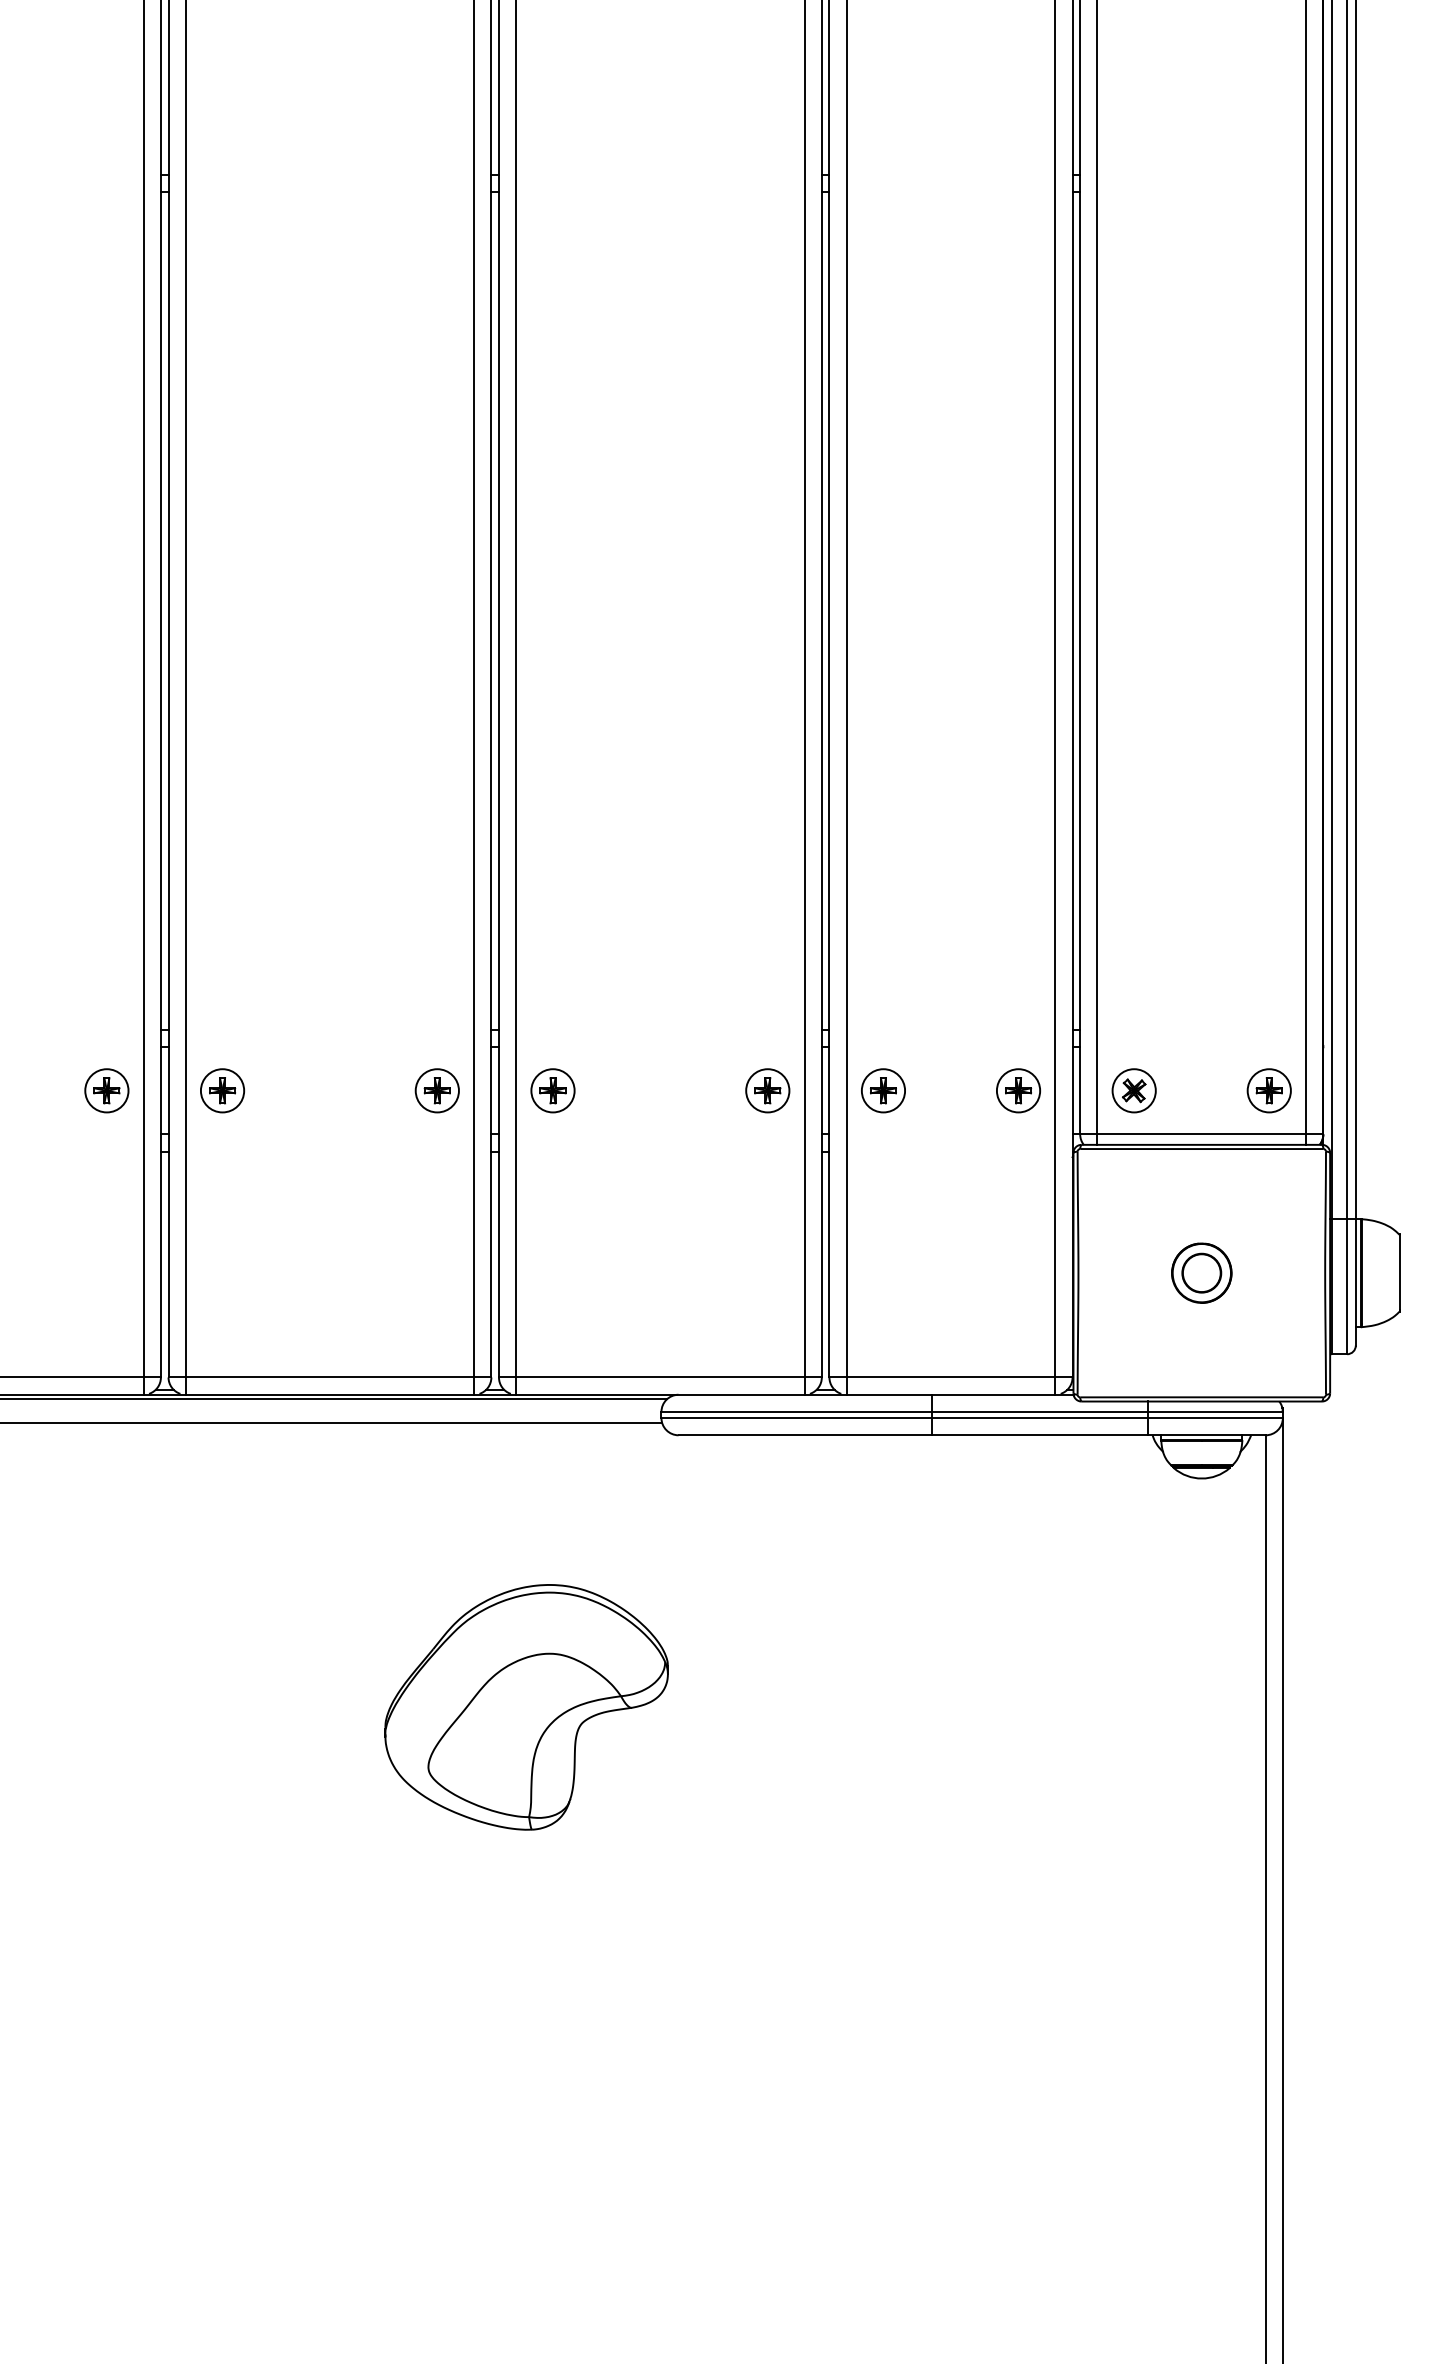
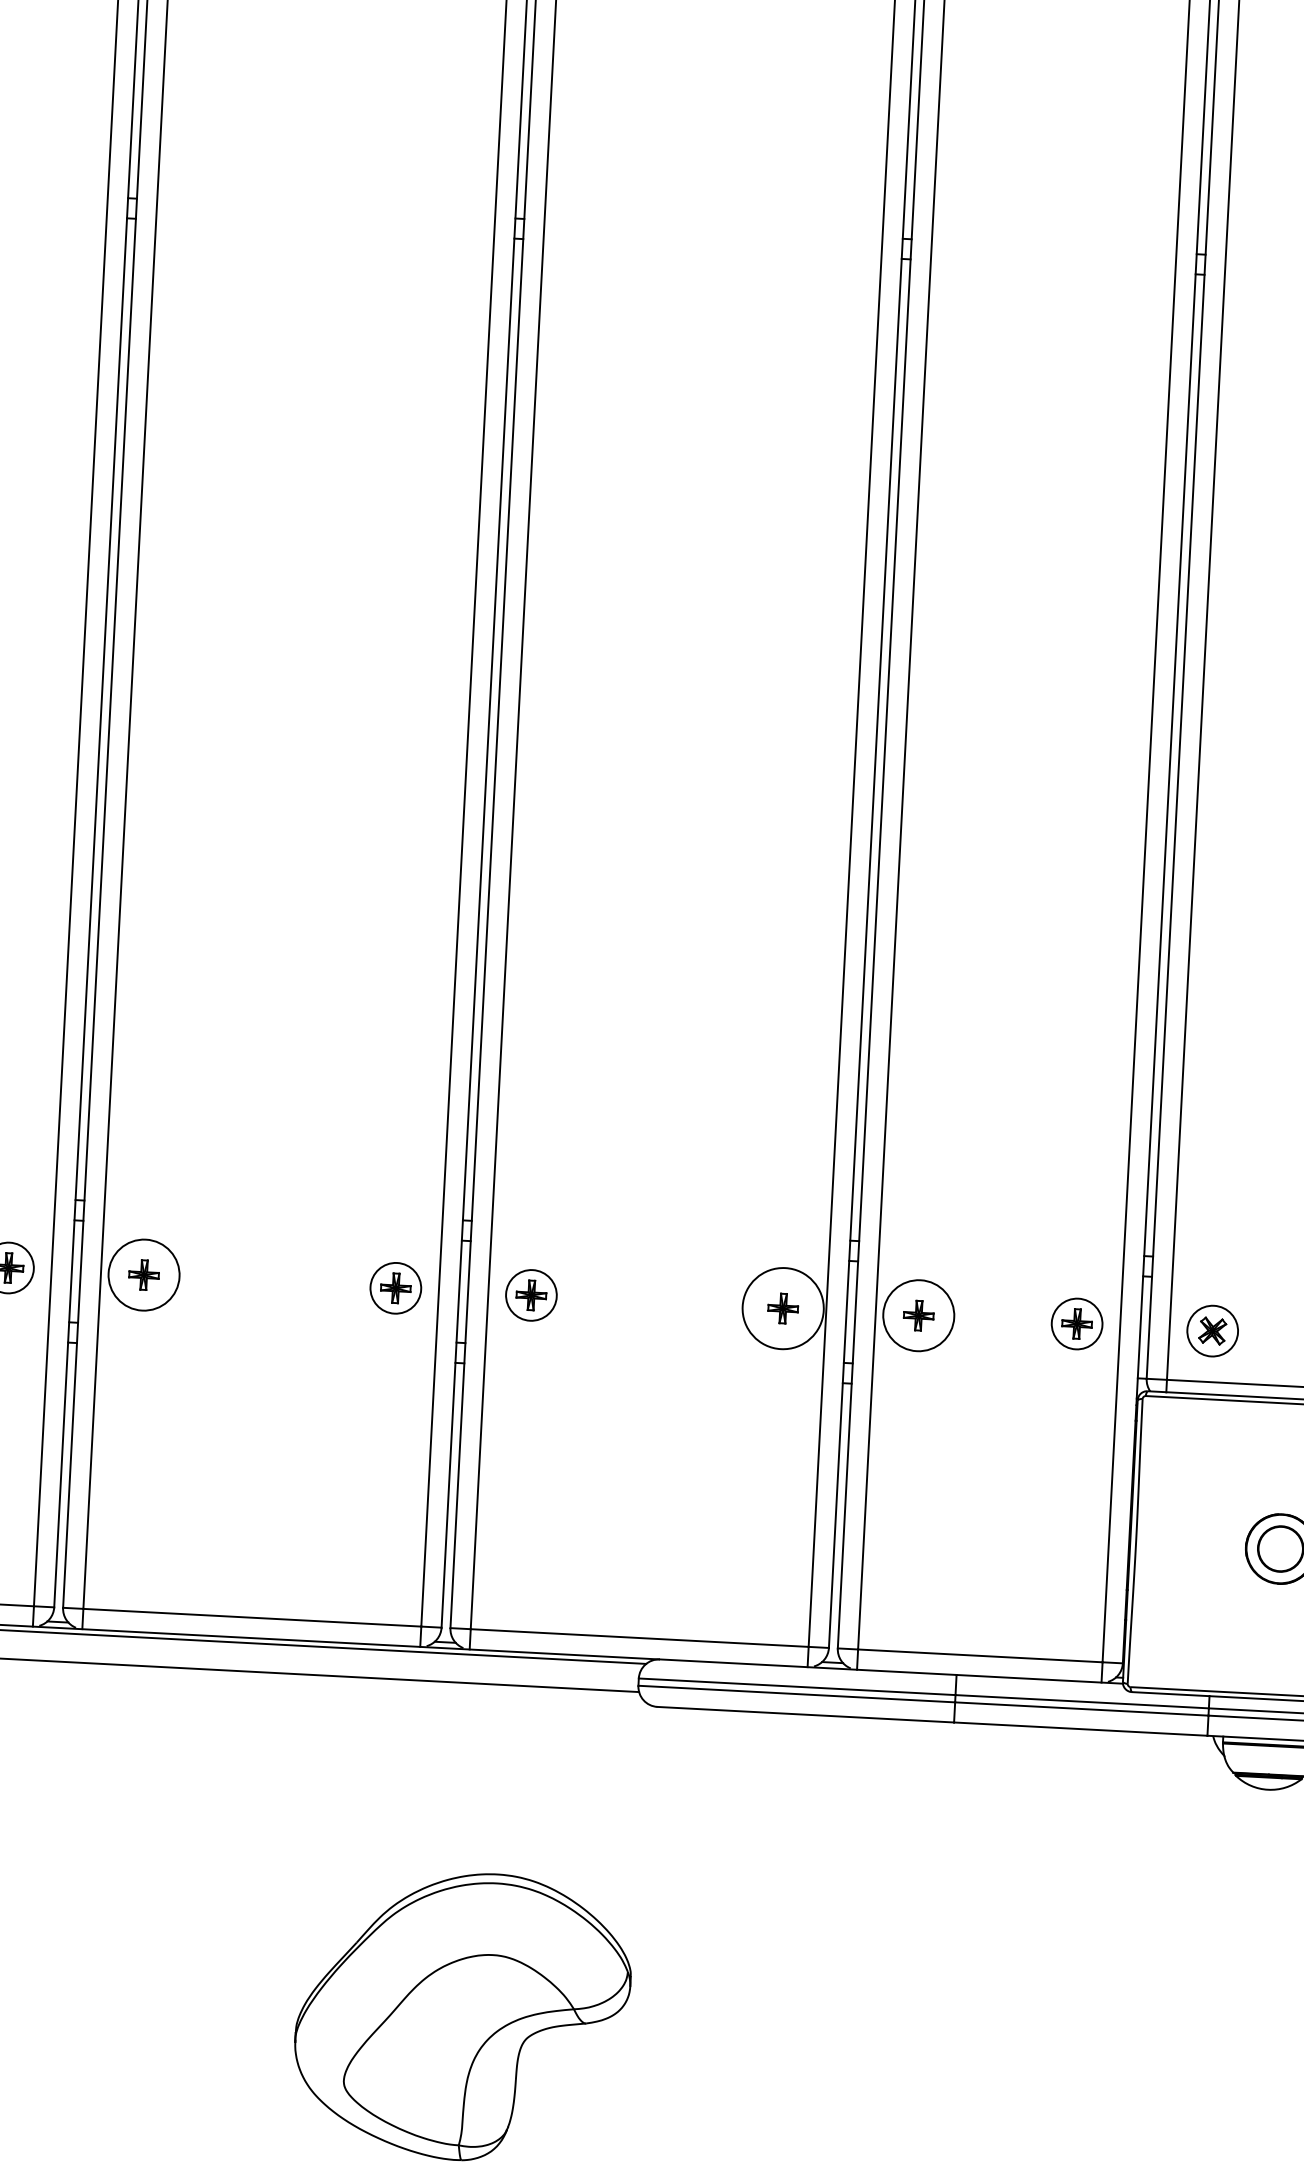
circle: (222, 1090) -> (144, 1274), size x1.4
circle: (767, 1090) -> (782, 1308), size x1.6
circle: (883, 1090) -> (918, 1315), size x1.4

